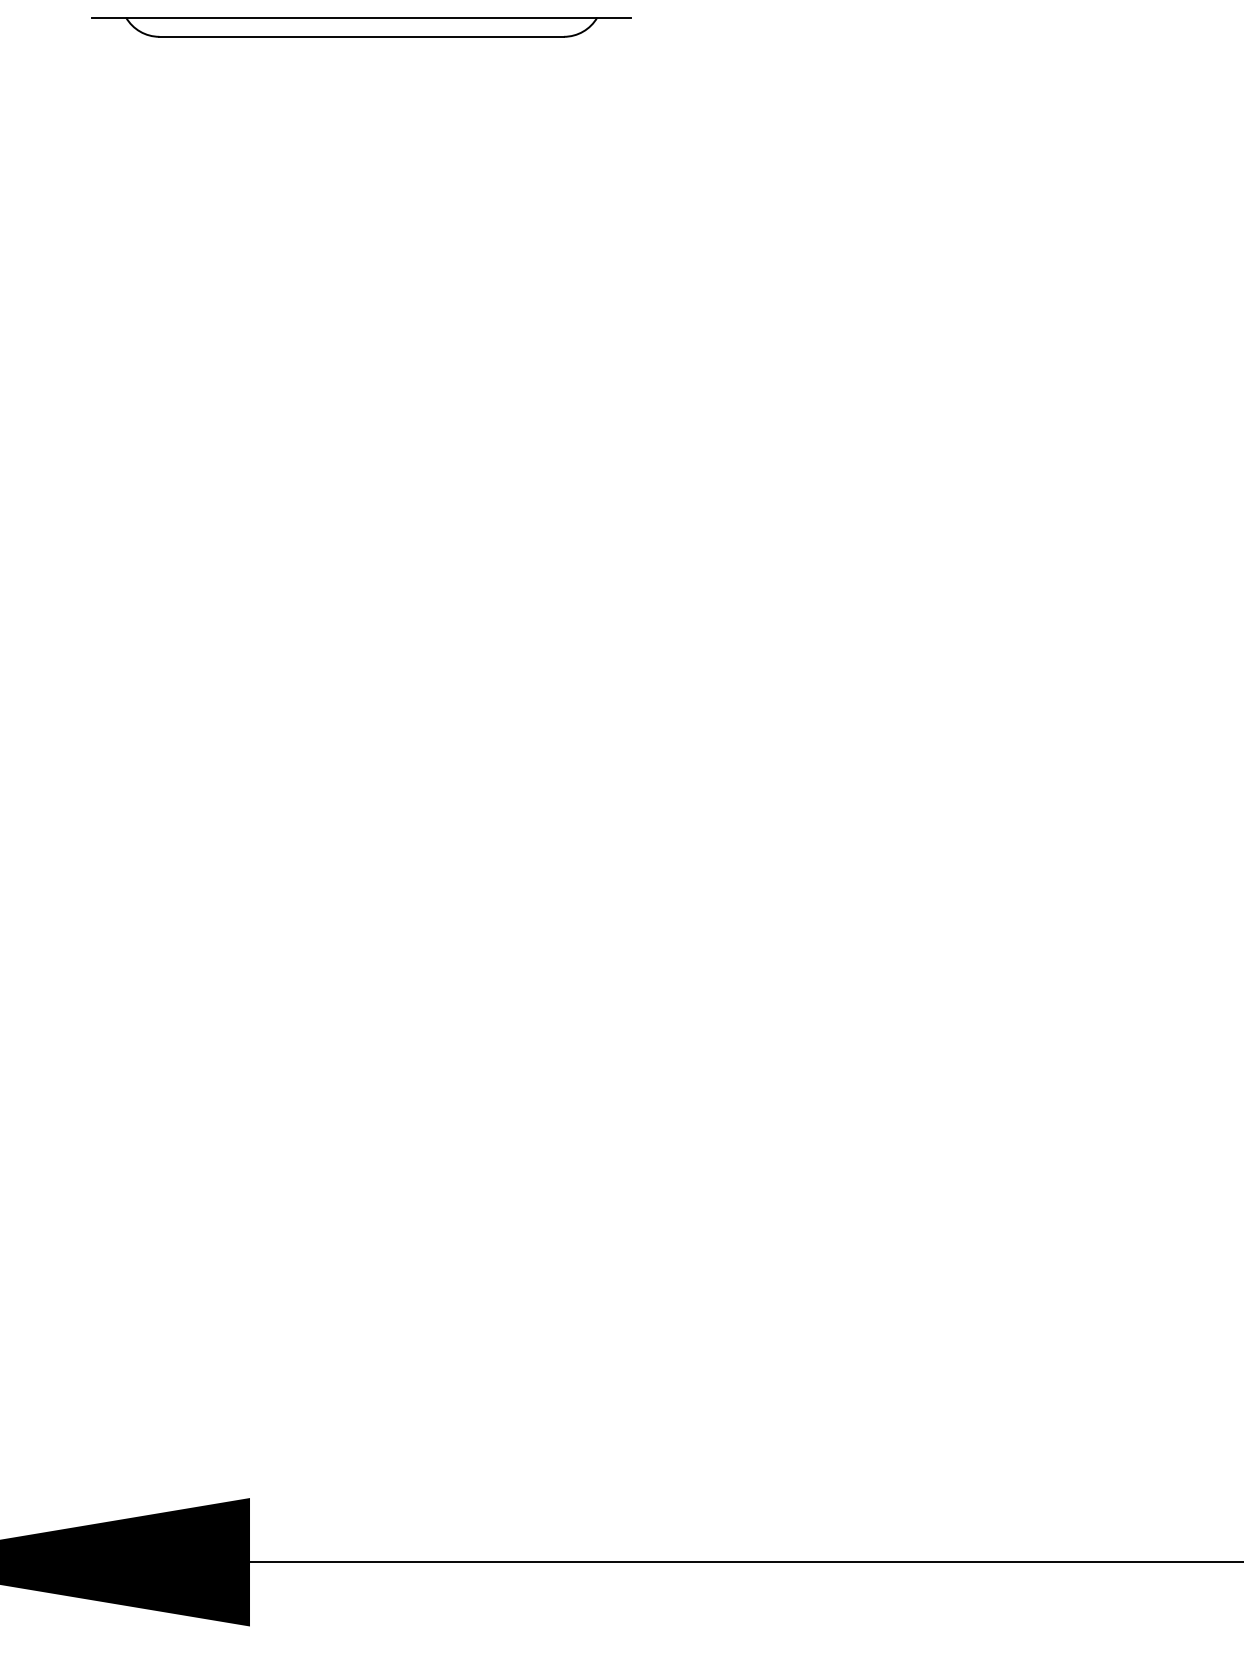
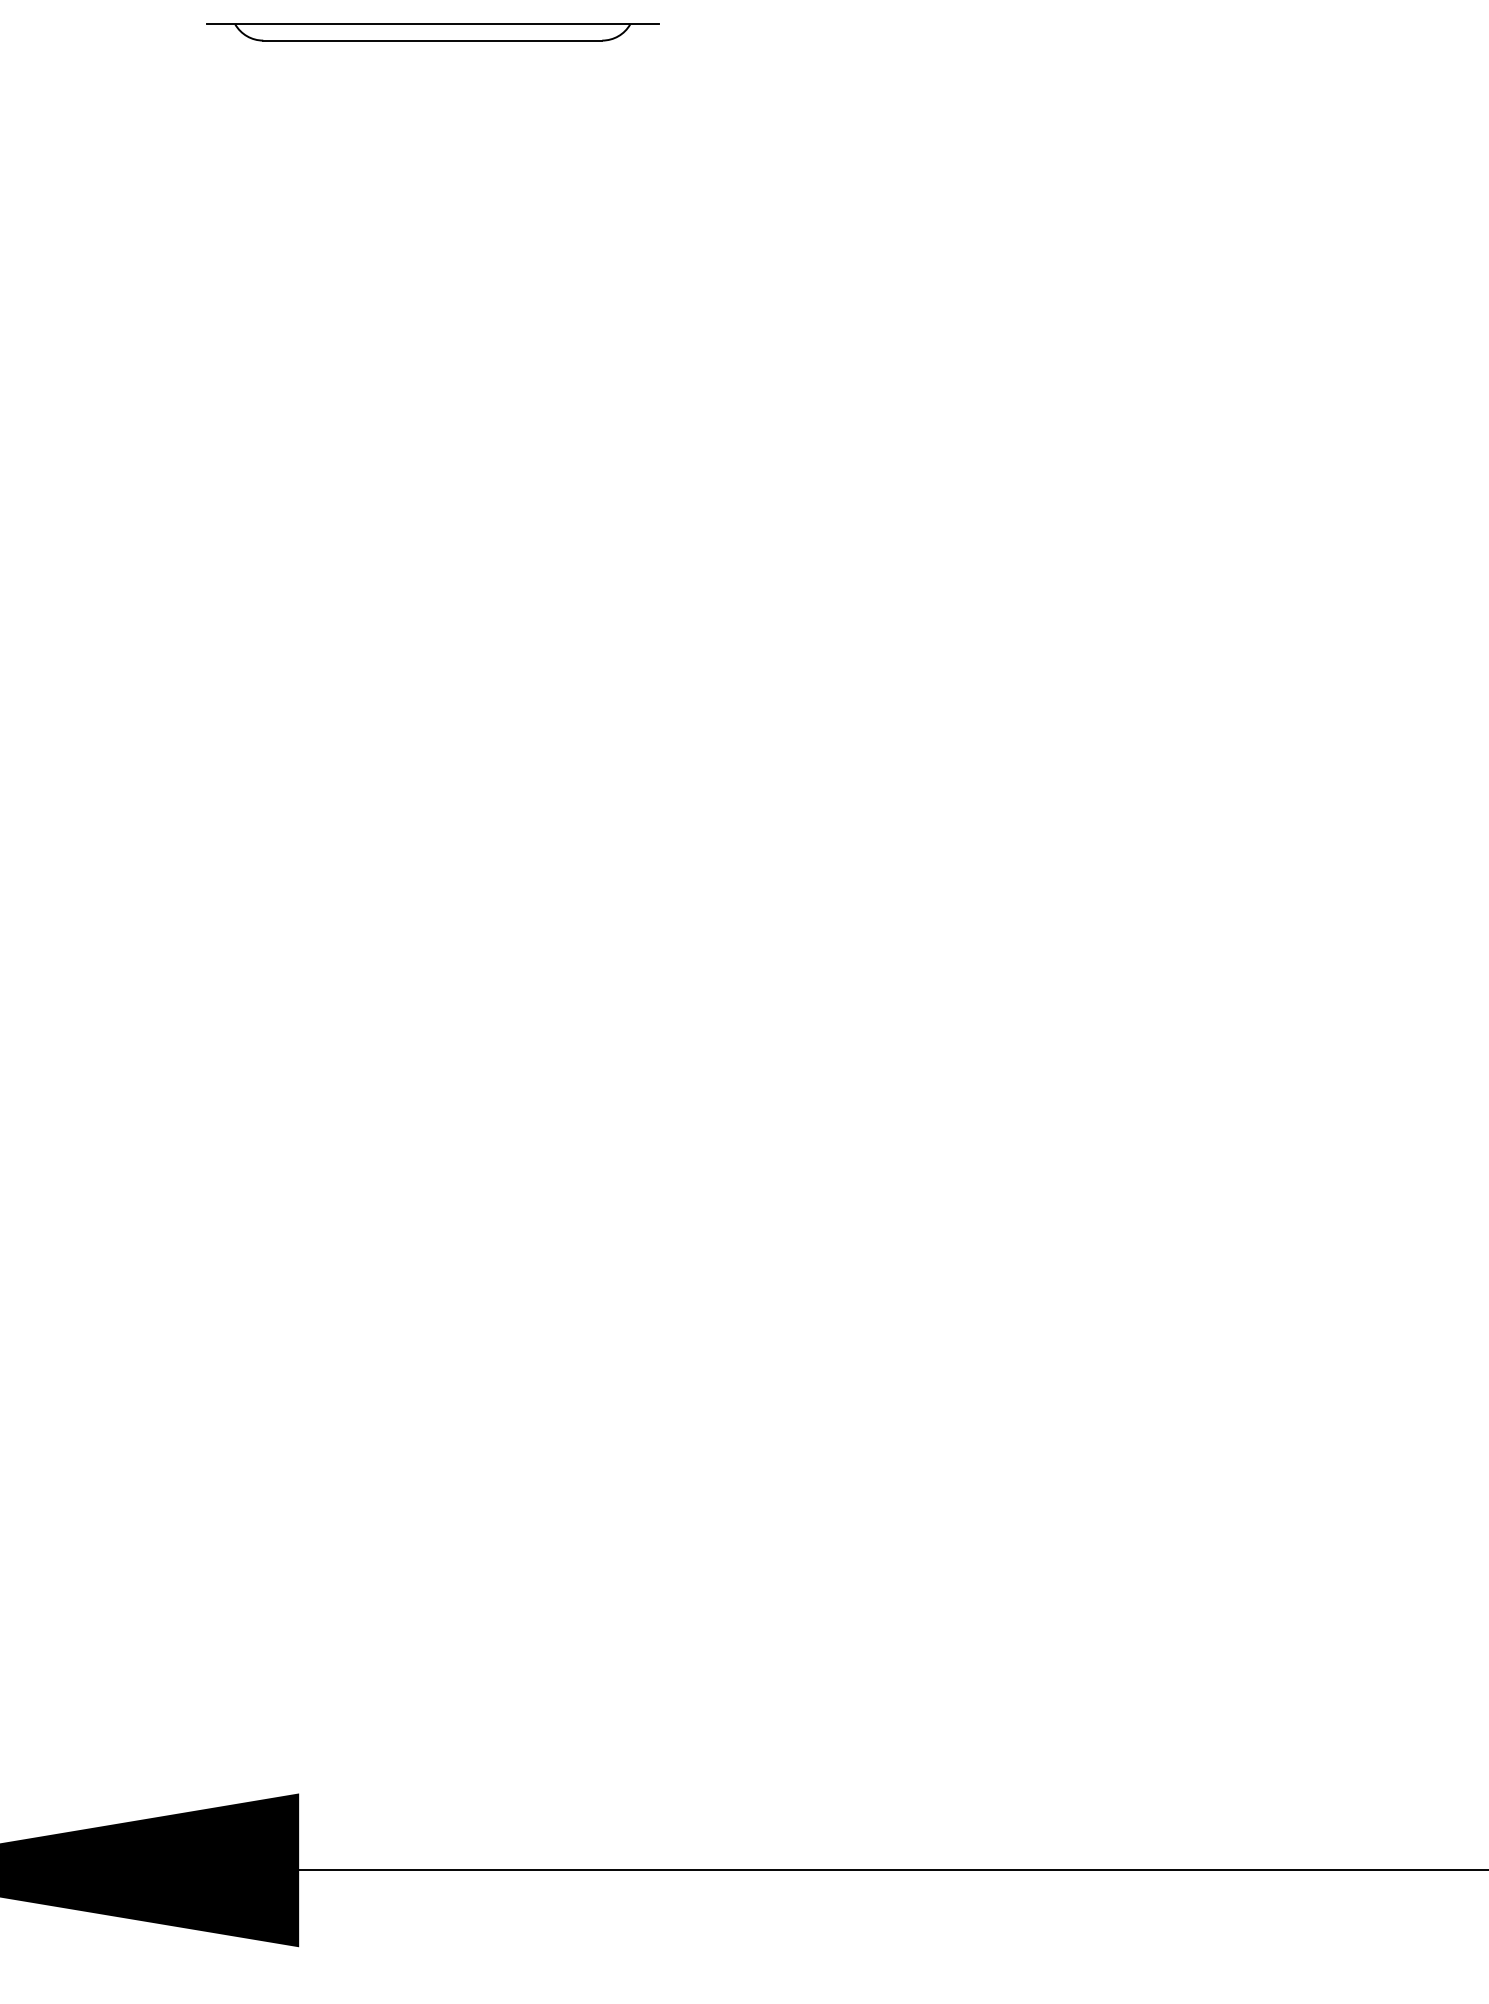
part: (361, 27) -> (432, 32), size x0.7

